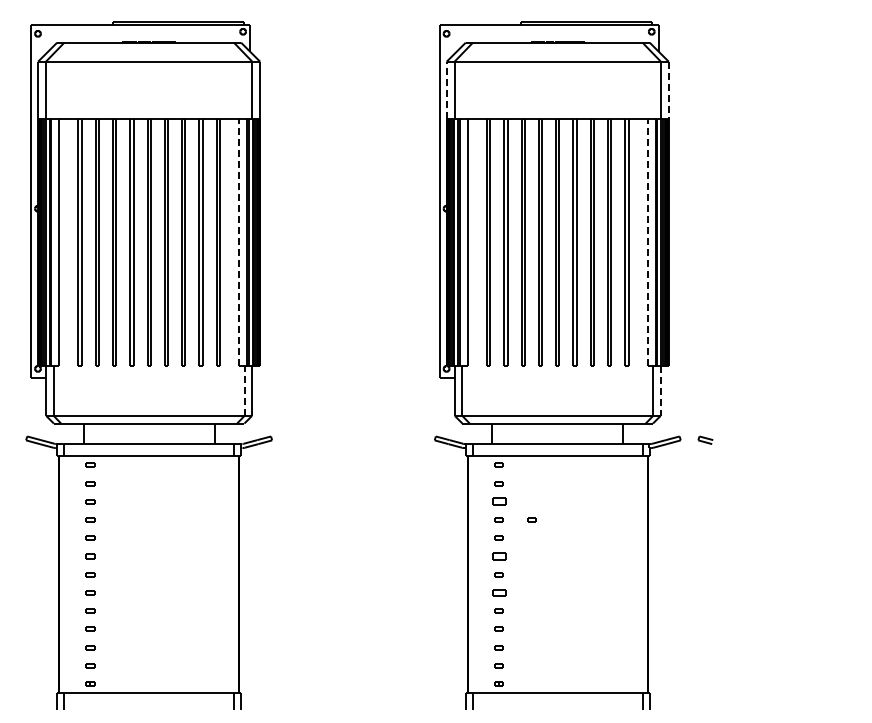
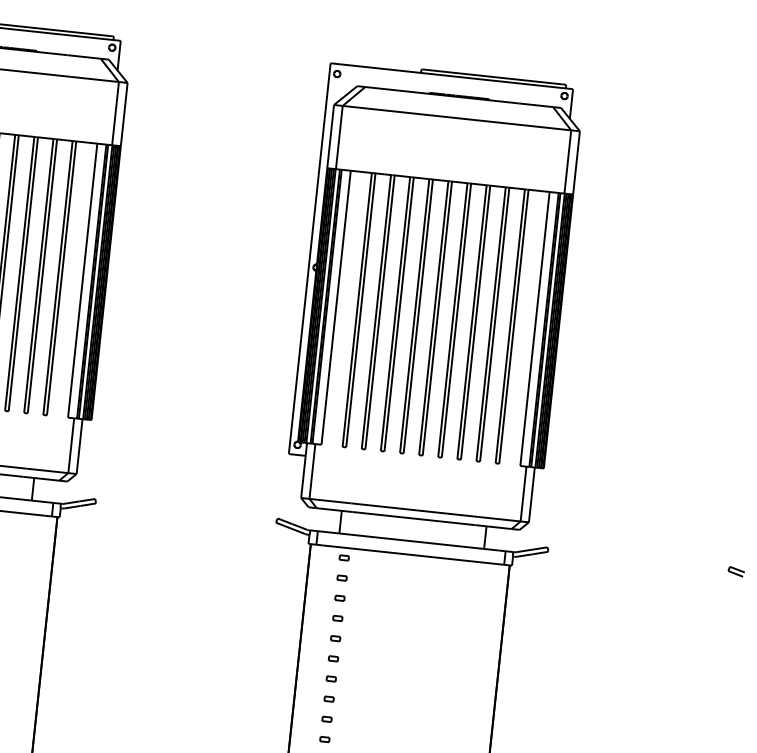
line: (446, 90) -> (330, 136), dashed -> solid
line: (668, 90) -> (576, 163), dashed -> solid
line: (238, 242) -> (82, 280), dashed -> solid
line: (647, 242) -> (534, 328), dashed -> solid
line: (244, 391) -> (71, 446), dashed -> solid
line: (660, 391) -> (531, 495), dashed -> solid
part: (705, 439) -> (736, 570), moved
part: (498, 501) -> (339, 597), size x0.62
part: (531, 519) -> (373, 621), removed
part: (498, 556) -> (332, 658), size x0.62
part: (498, 592) -> (328, 698), size x0.62

